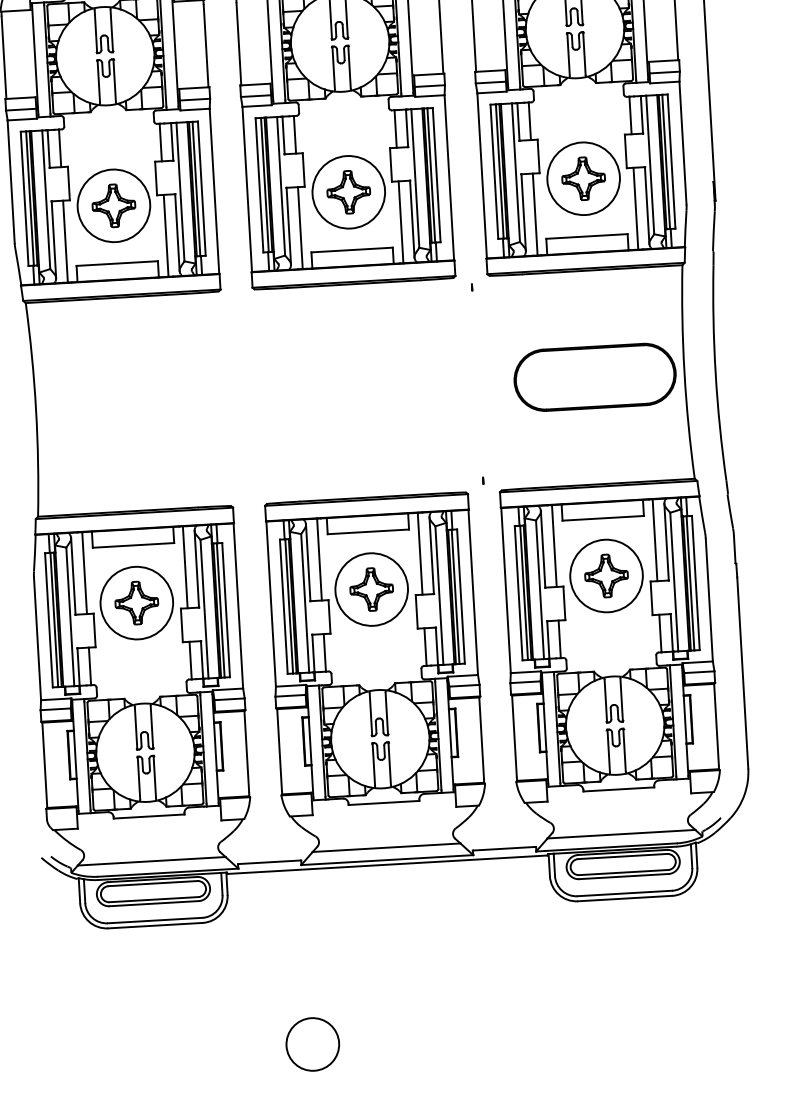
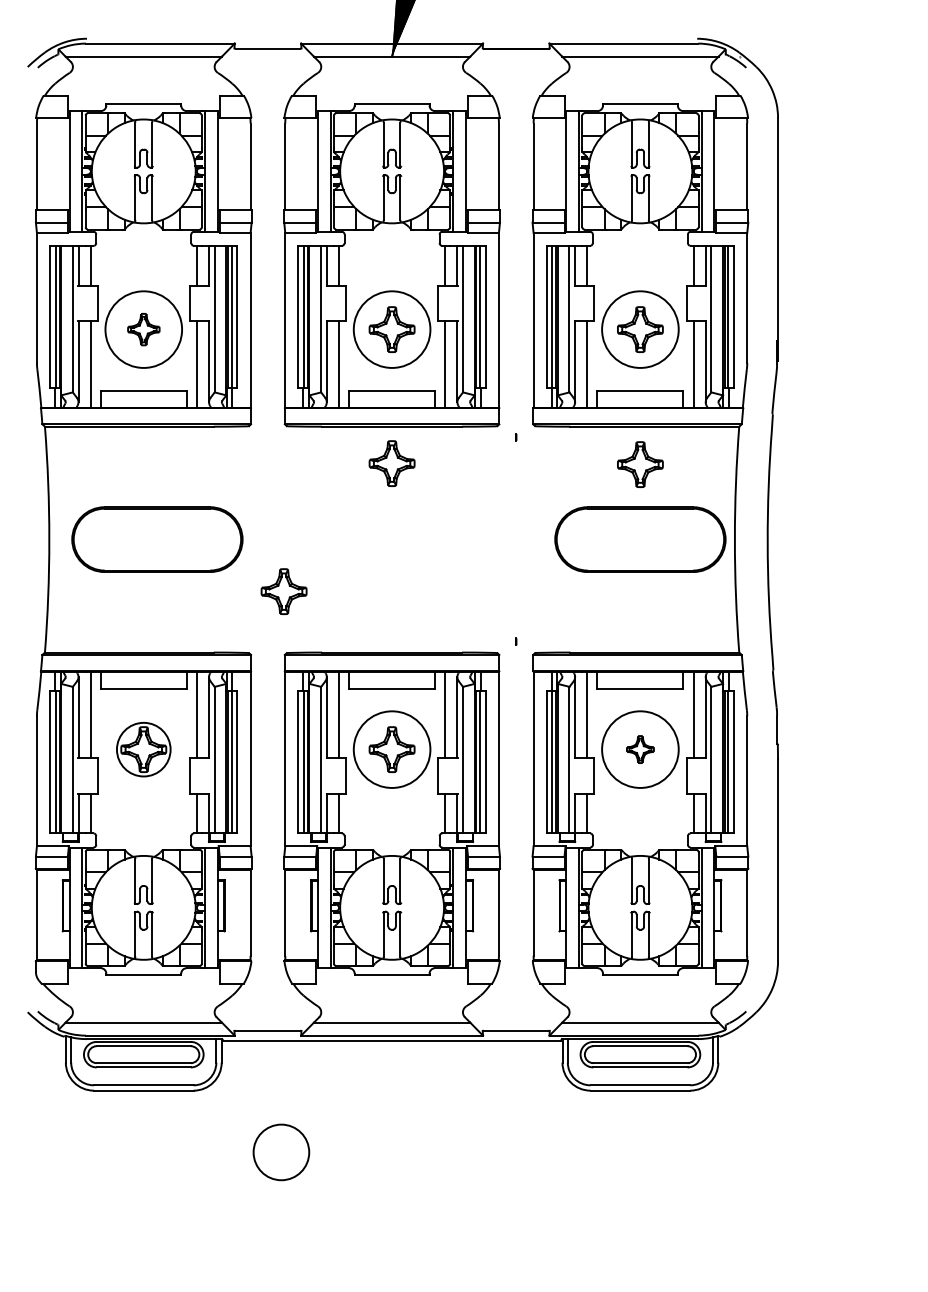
part: (113, 205) -> (143, 329), size x0.7
part: (591, 306) -> (640, 464), added
part: (355, 318) -> (391, 463), added
part: (138, 403) -> (157, 539), added
part: (260, 445) -> (283, 591), added
part: (606, 575) -> (640, 749), size x0.6
circle: (136, 602) -> (143, 749), size x0.7
circle: (312, 1044) -> (281, 1152), moved

